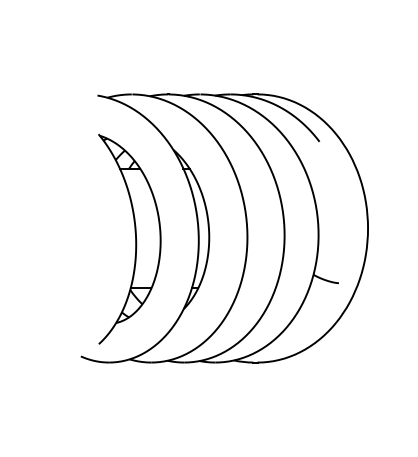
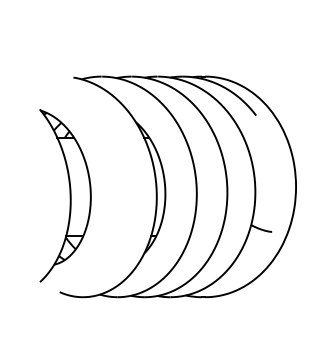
part: (129, 238) -> (65, 195), moved

